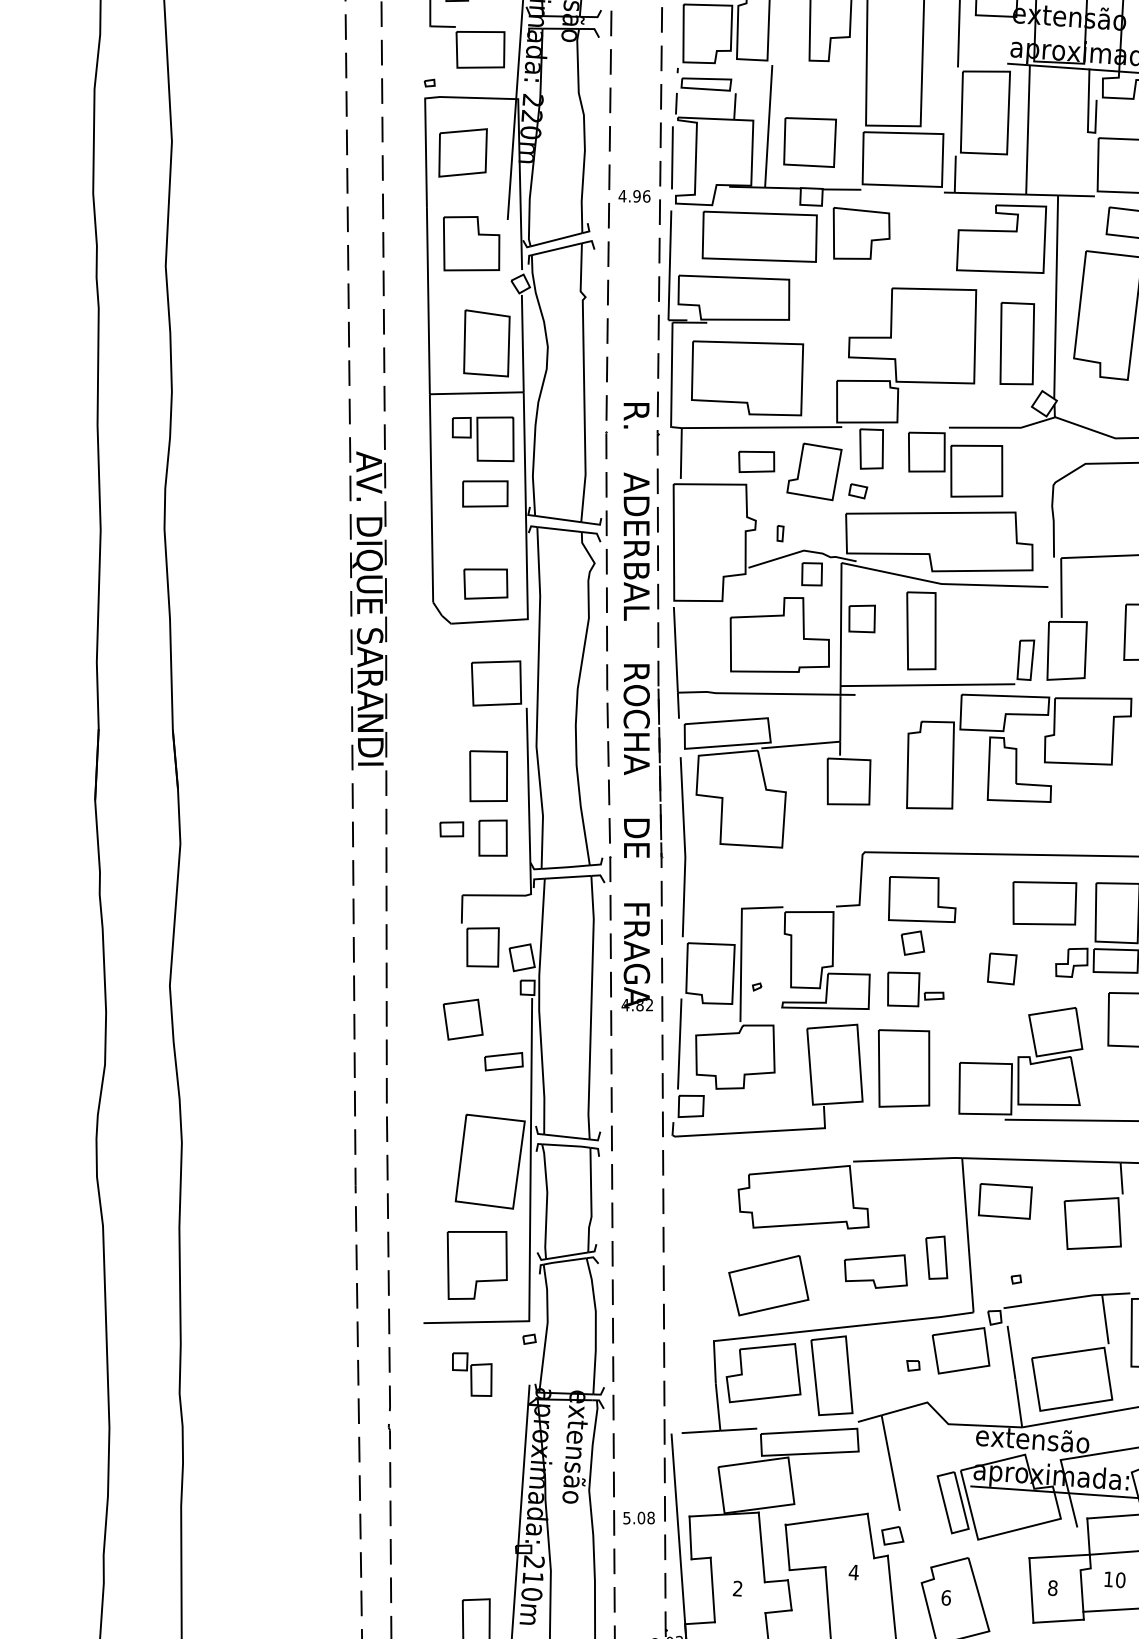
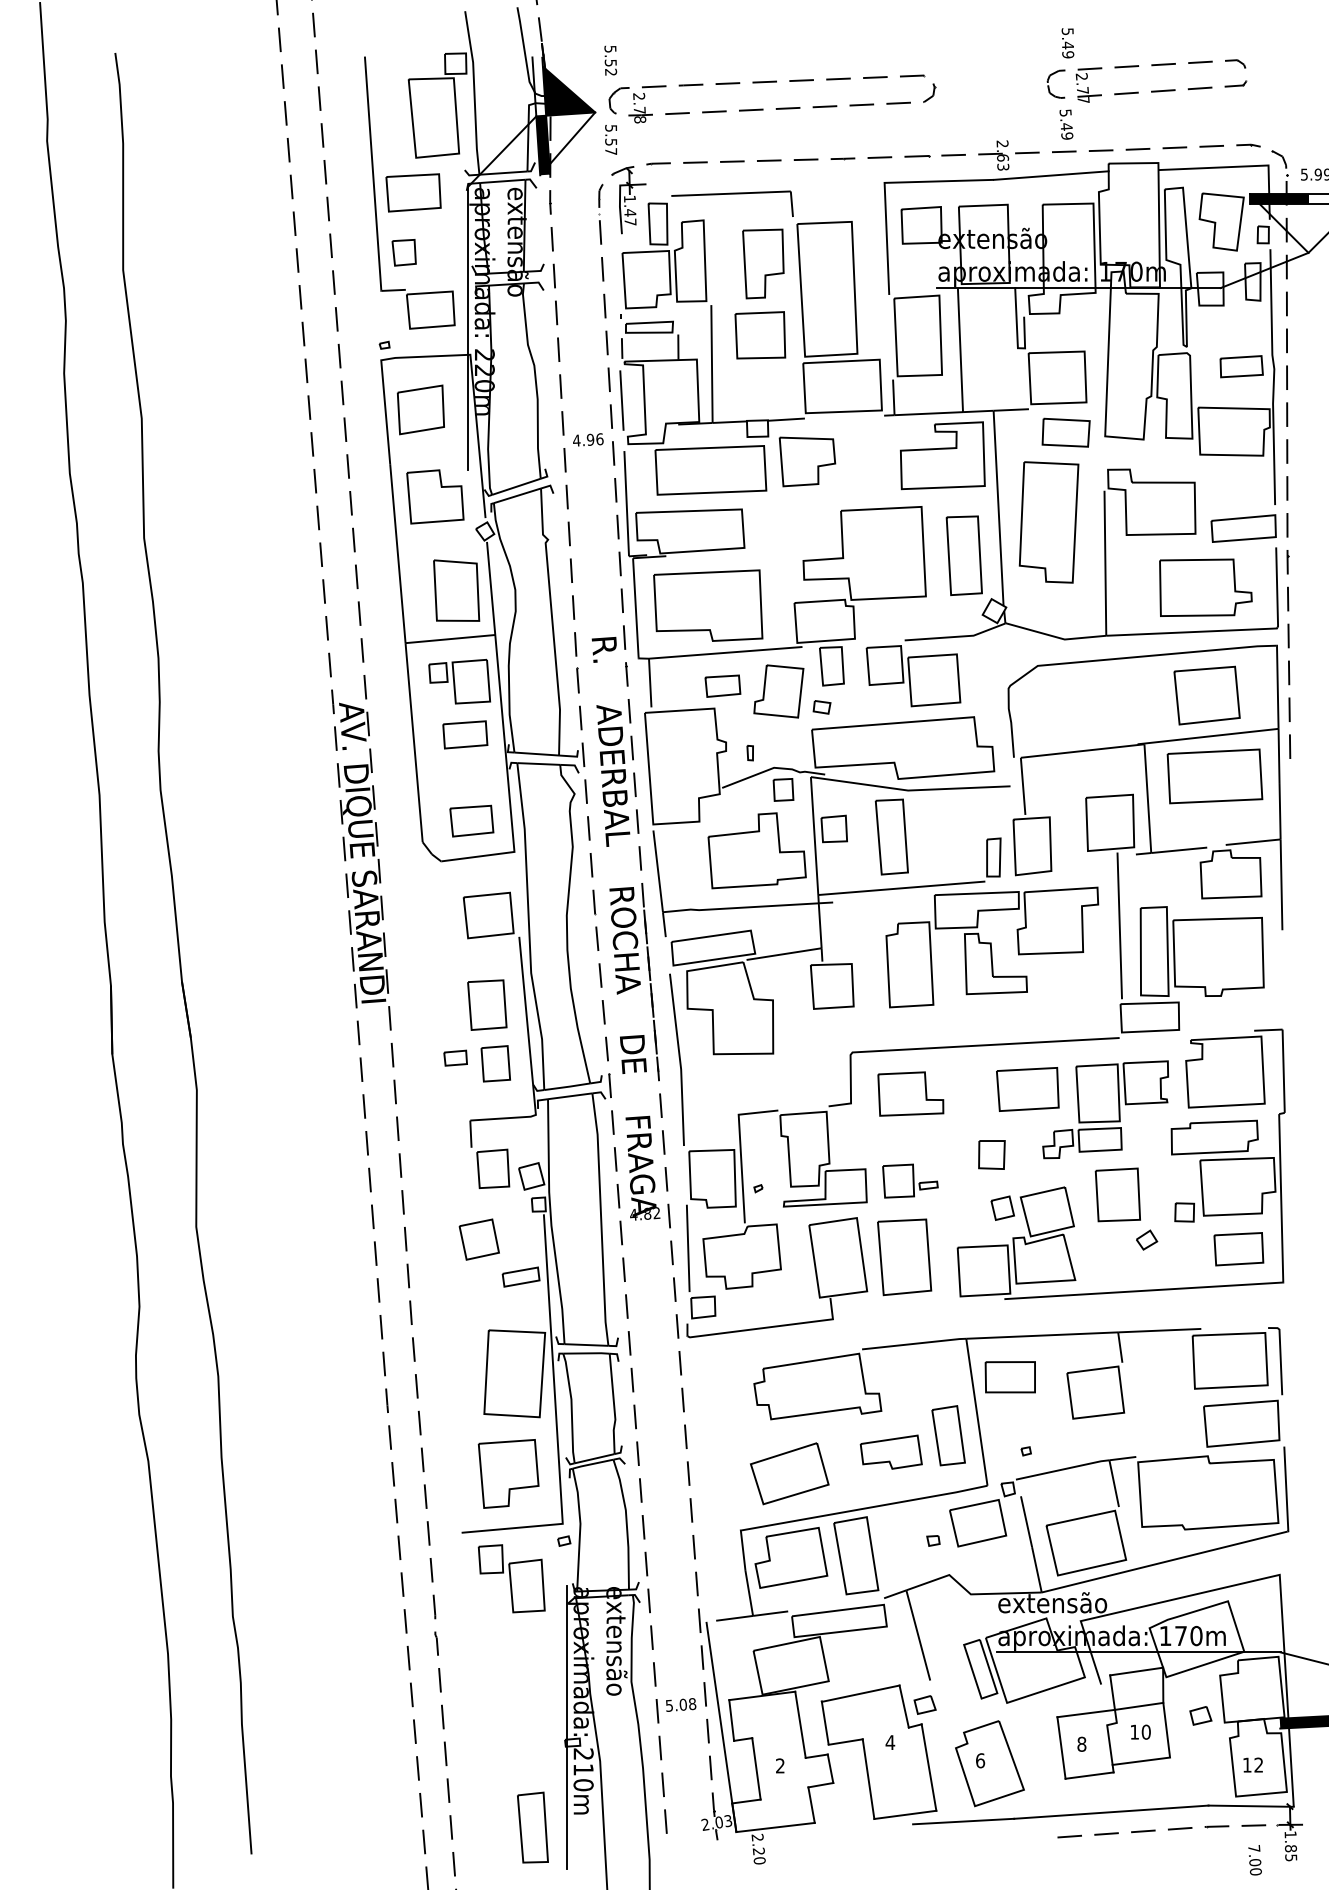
part: (809, 142) -> (760, 335), moved
part: (912, 942) -> (1002, 1207), moved
part: (936, 1257) -> (948, 1435), size x1.43
part: (472, 1374) -> (511, 1578), size x1.67

